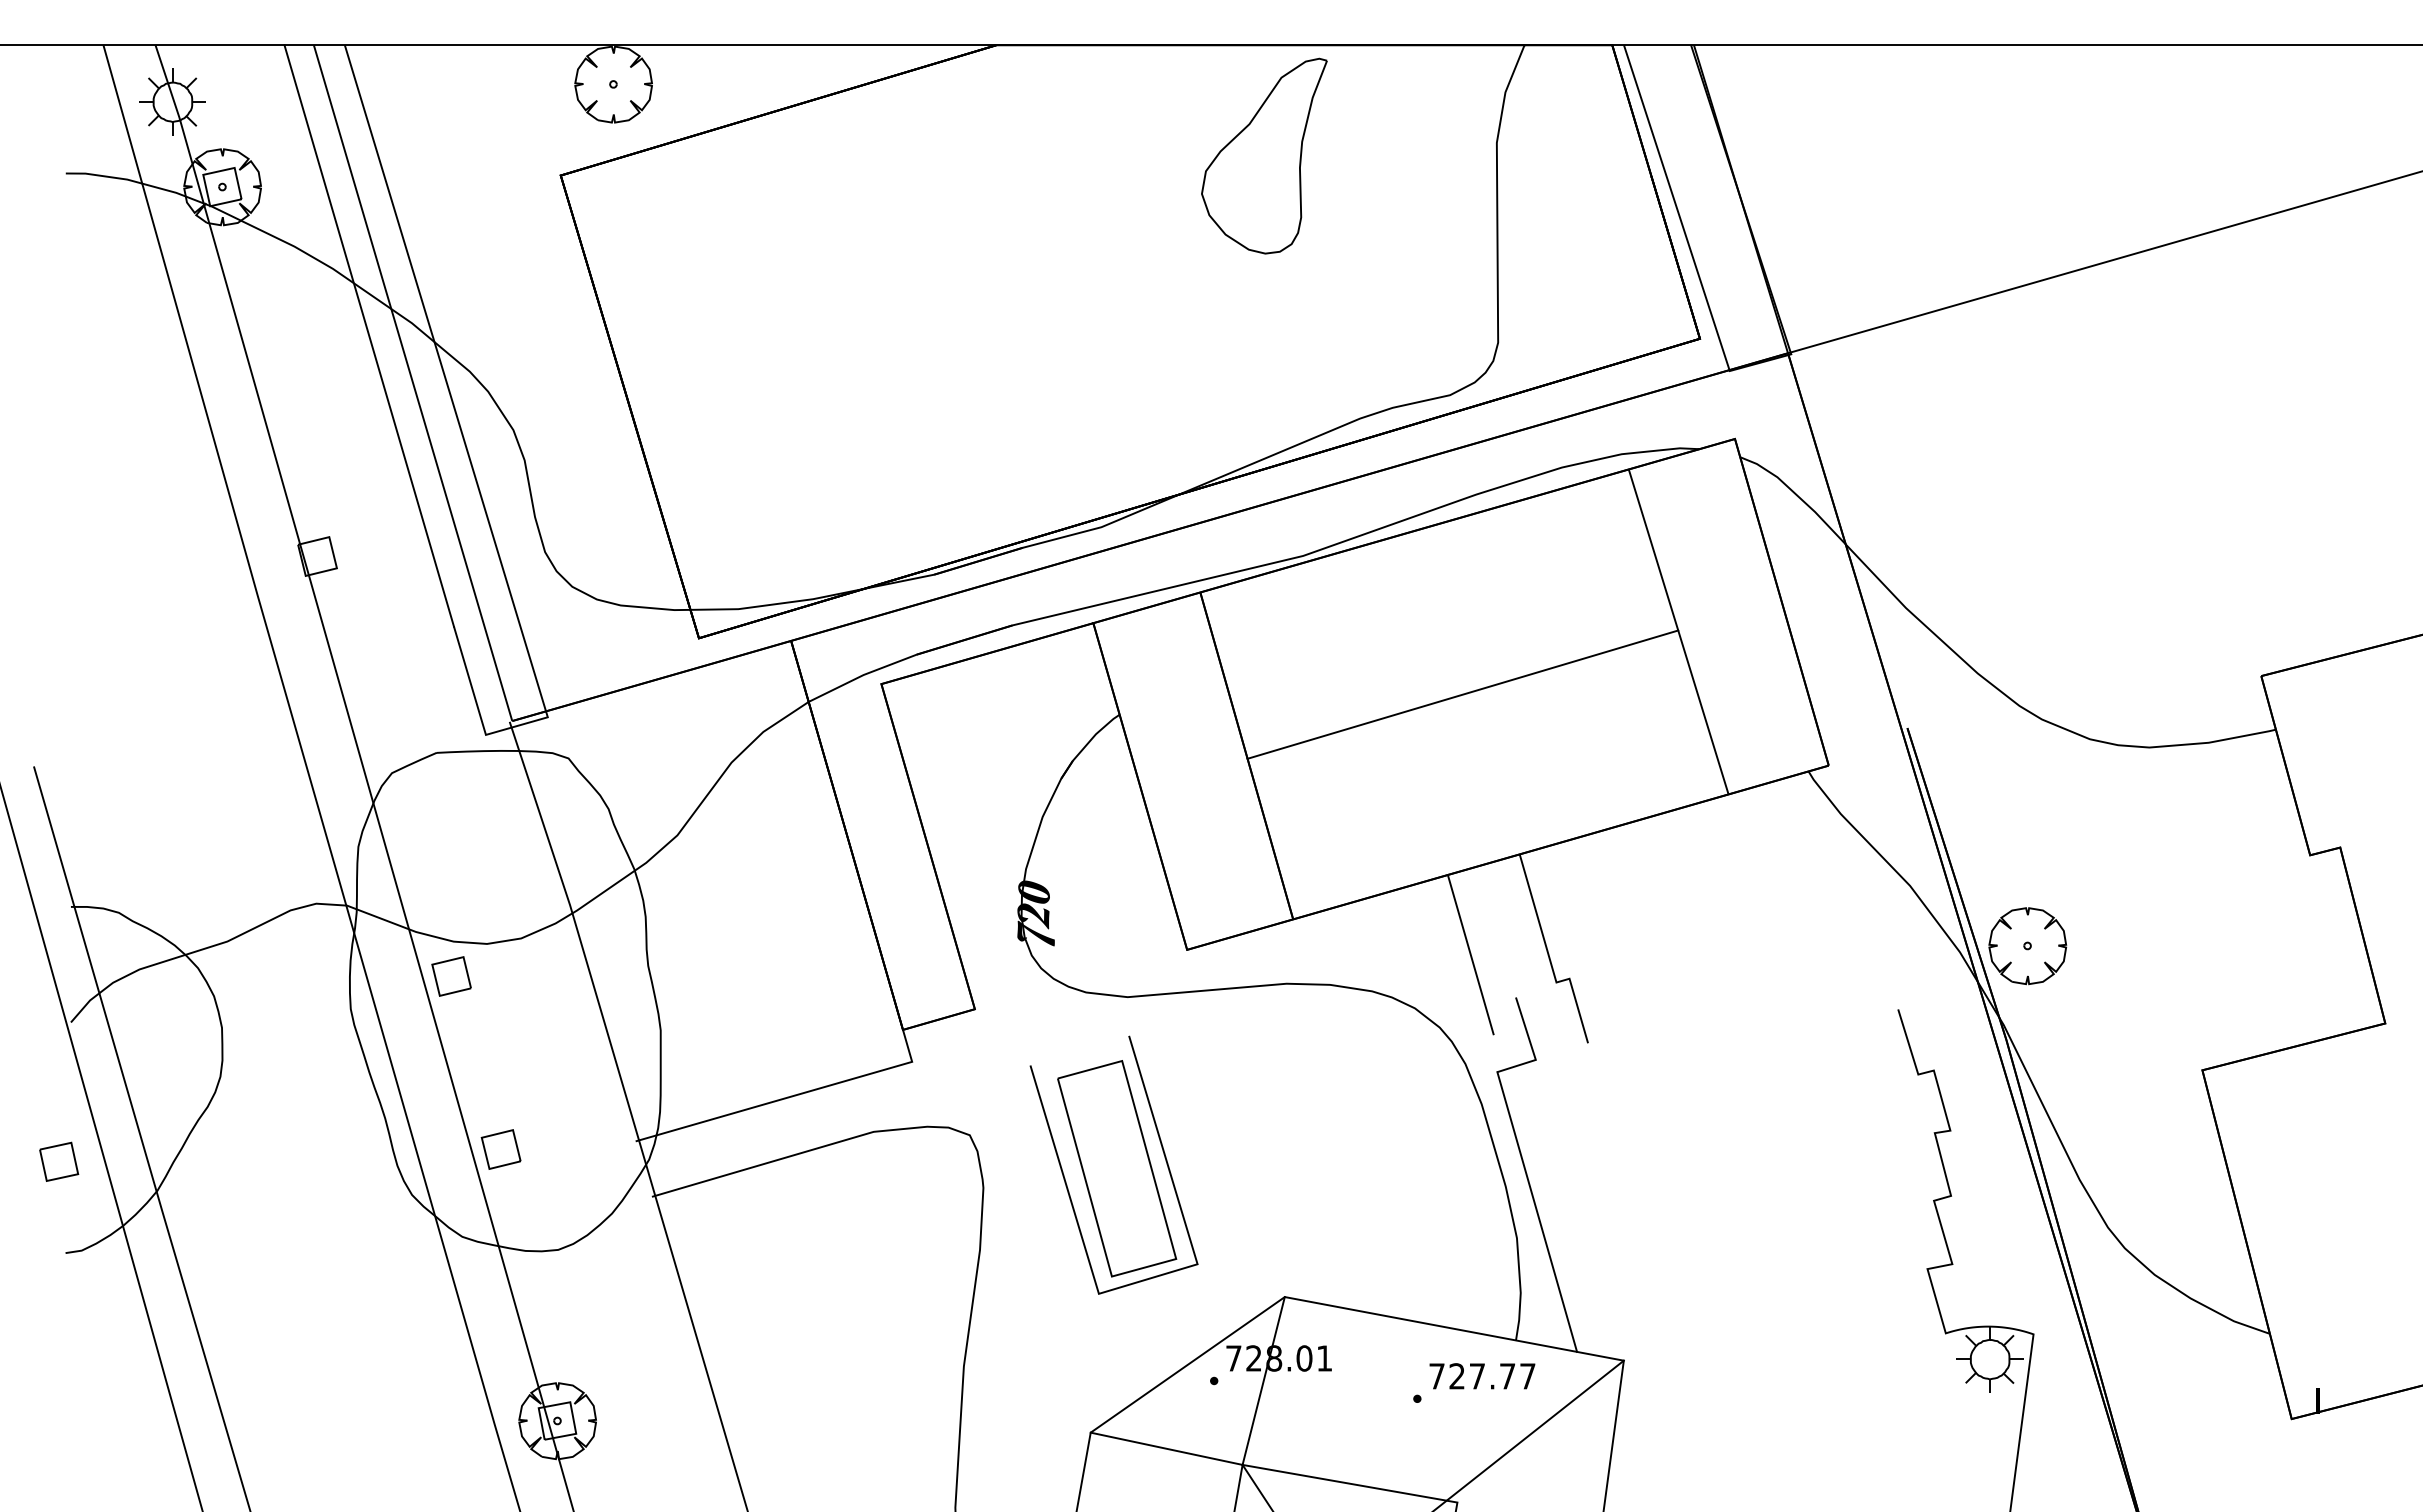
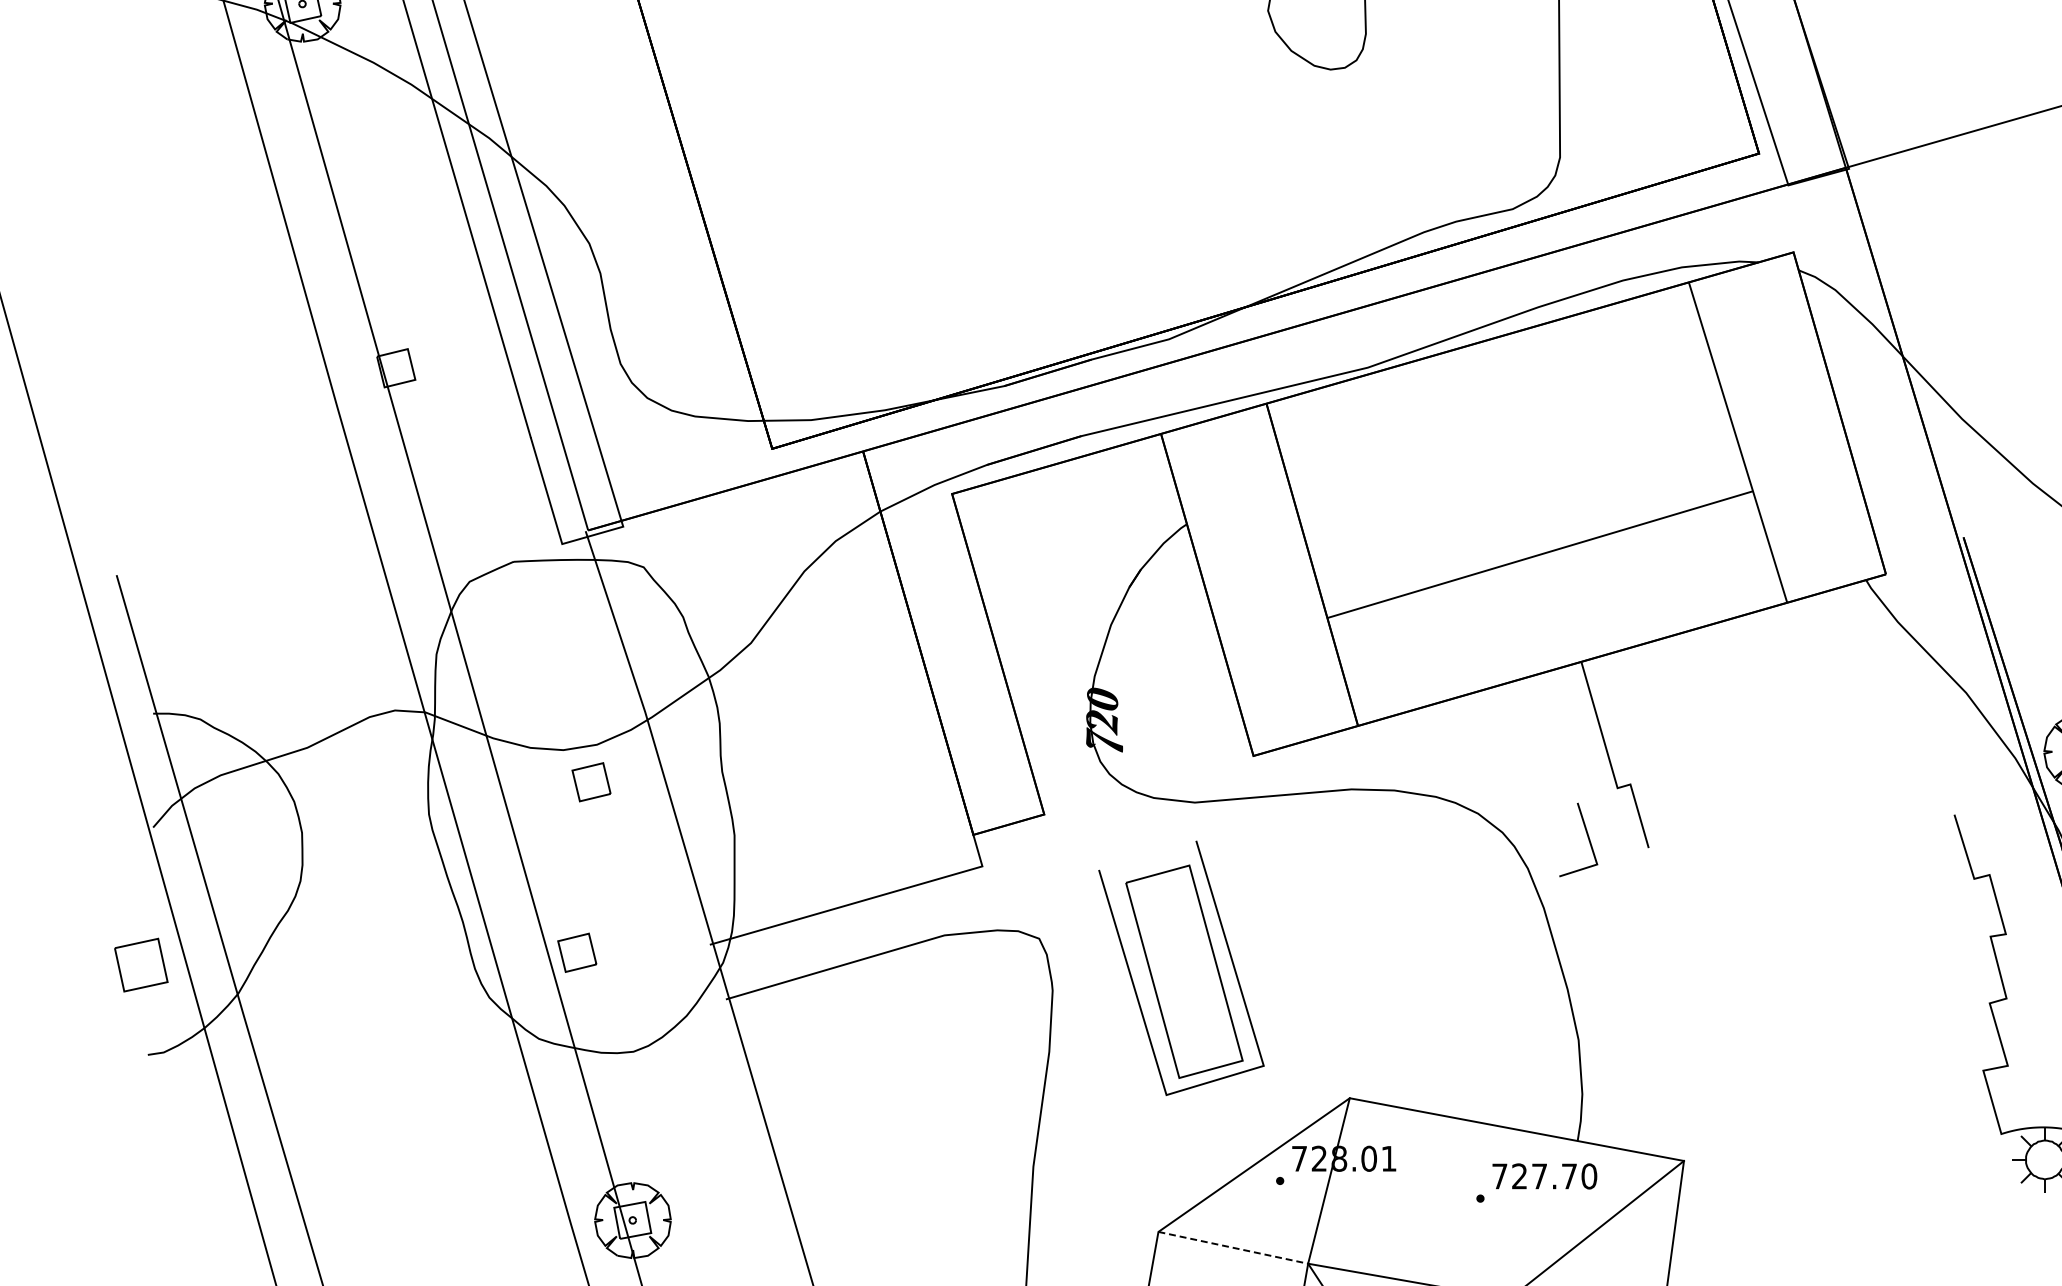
line: (1462, 694) -> (1539, 554), moved
line: (1470, 954) -> (1532, 760), removed
part: (451, 976) -> (591, 782), moved
part: (59, 1161) -> (141, 964), size x1.4
line: (1537, 1211) -> (1598, 1013), removed
text: (1527, 1376) -> (1589, 1176), 727.77 -> 727.70
line: (1166, 1448) -> (1233, 1247), solid -> dashed

